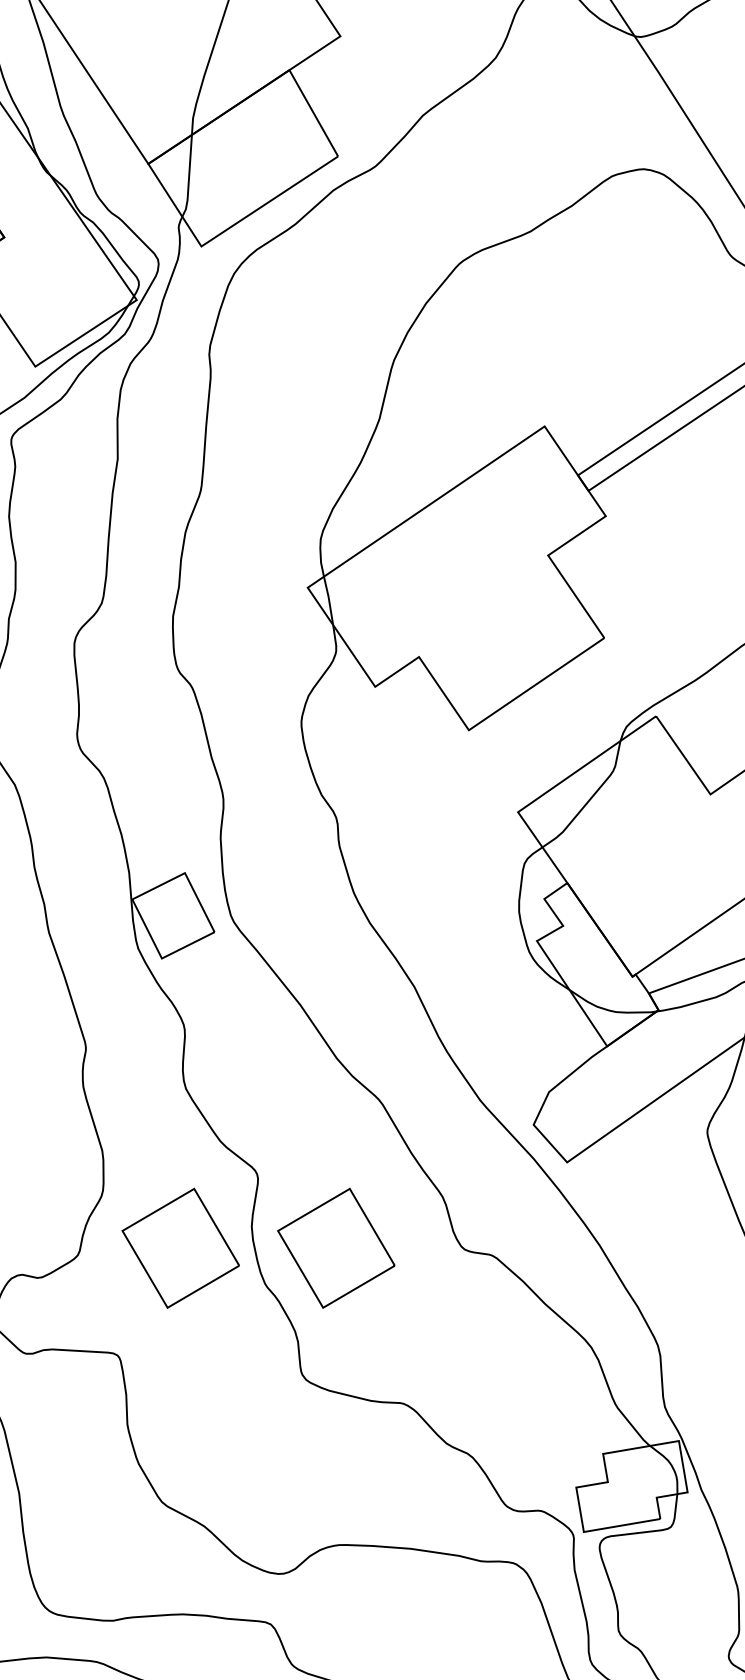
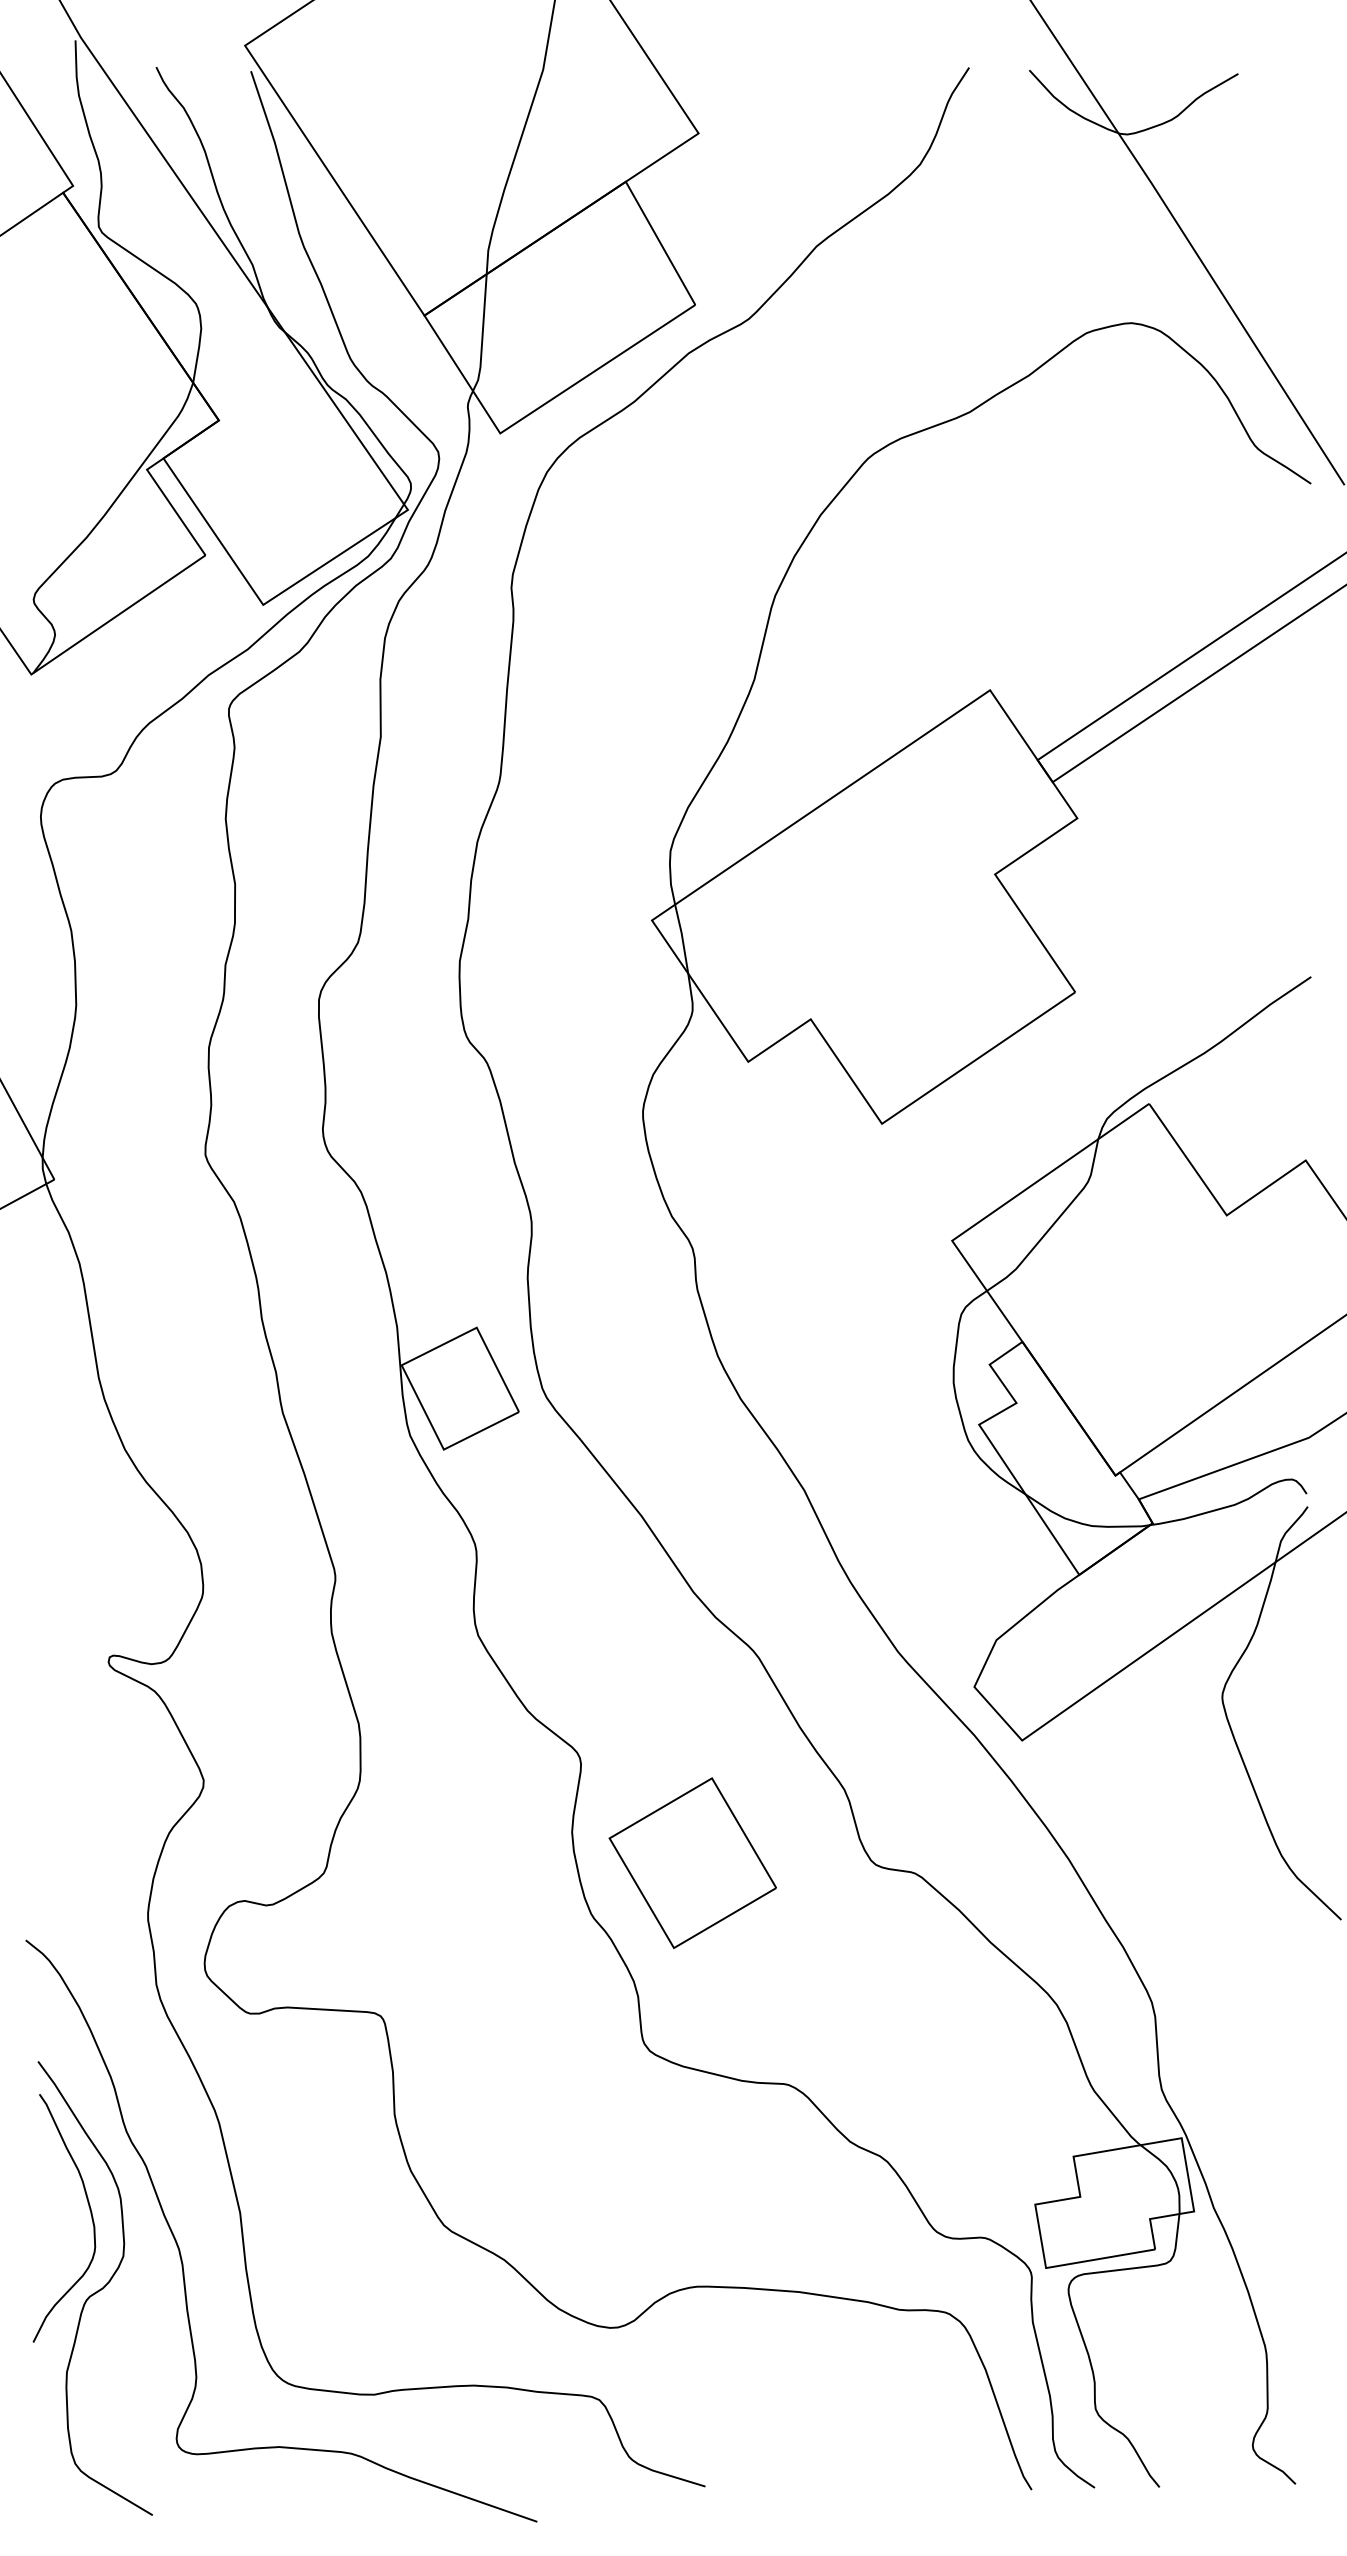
part: (180, 1248) -> (470, 1863), removed

